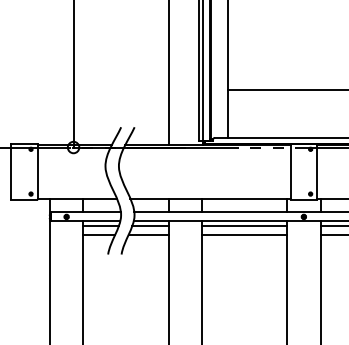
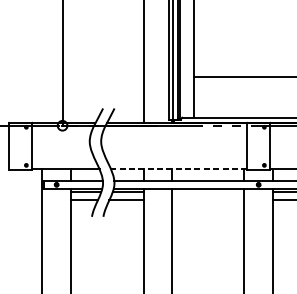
line: (209, 198) -> (178, 169), solid -> dashed
line: (244, 225) -> (208, 192), removed
line: (244, 234) -> (208, 199), removed

